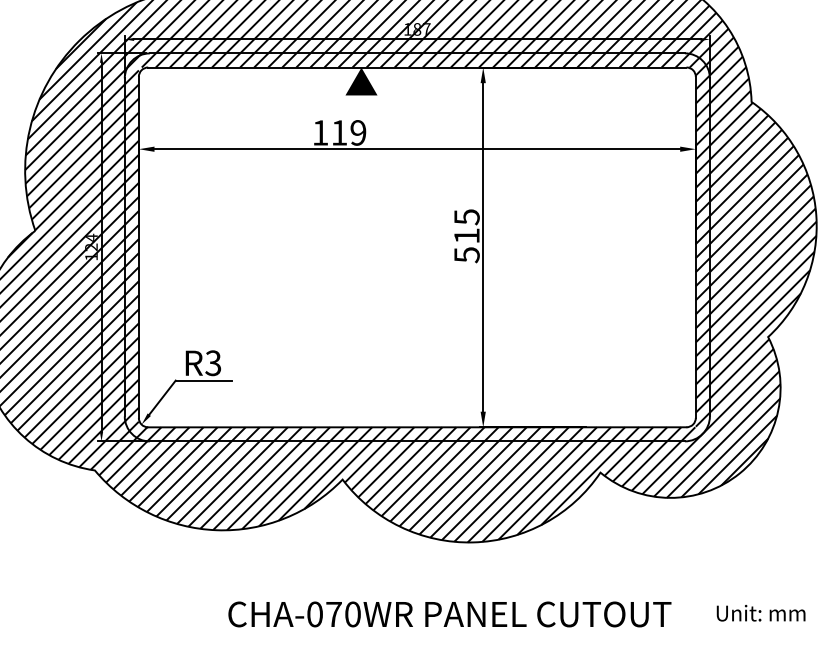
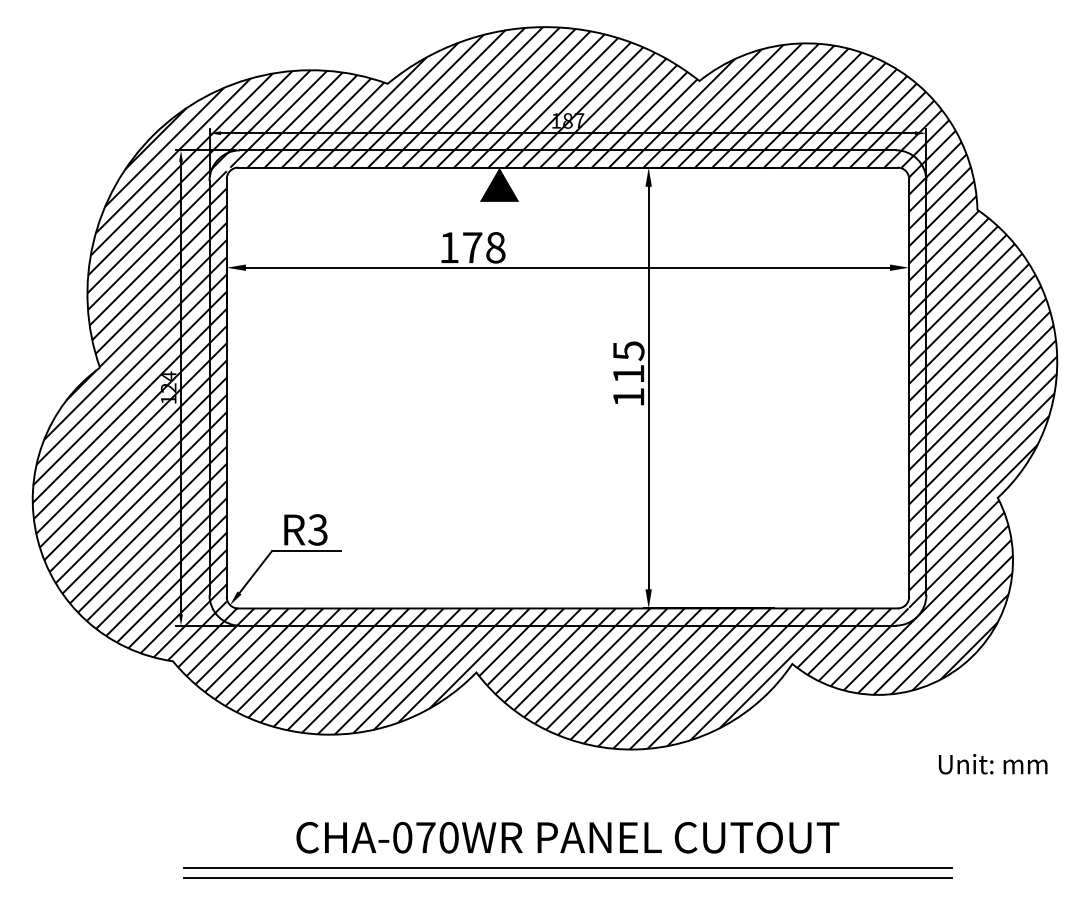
text: (349, 132) -> (484, 247), 119 -> 178
text: (466, 255) -> (628, 397), 515 -> 115
text: (761, 613) -> (993, 764), moved
text: (449, 614) -> (567, 837), moved
line: (416, 639) -> (567, 868), added
line: (416, 646) -> (567, 877), added

